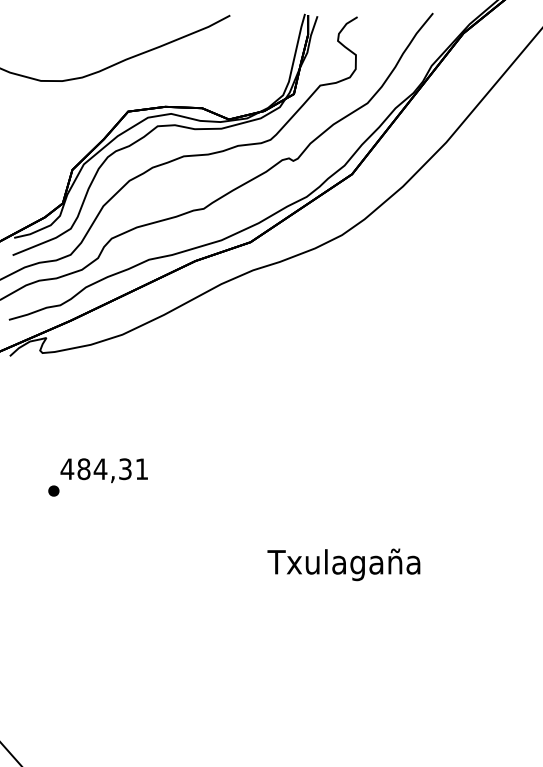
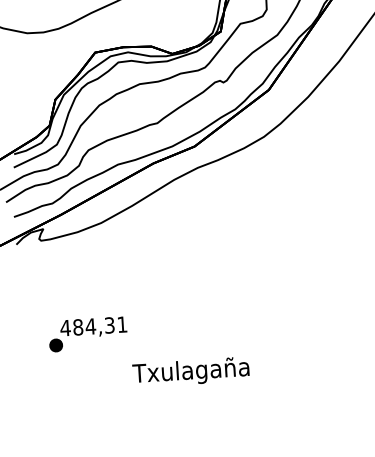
part: (53, 490) -> (55, 345), size x1.6
text: (343, 564) -> (190, 372), moved

